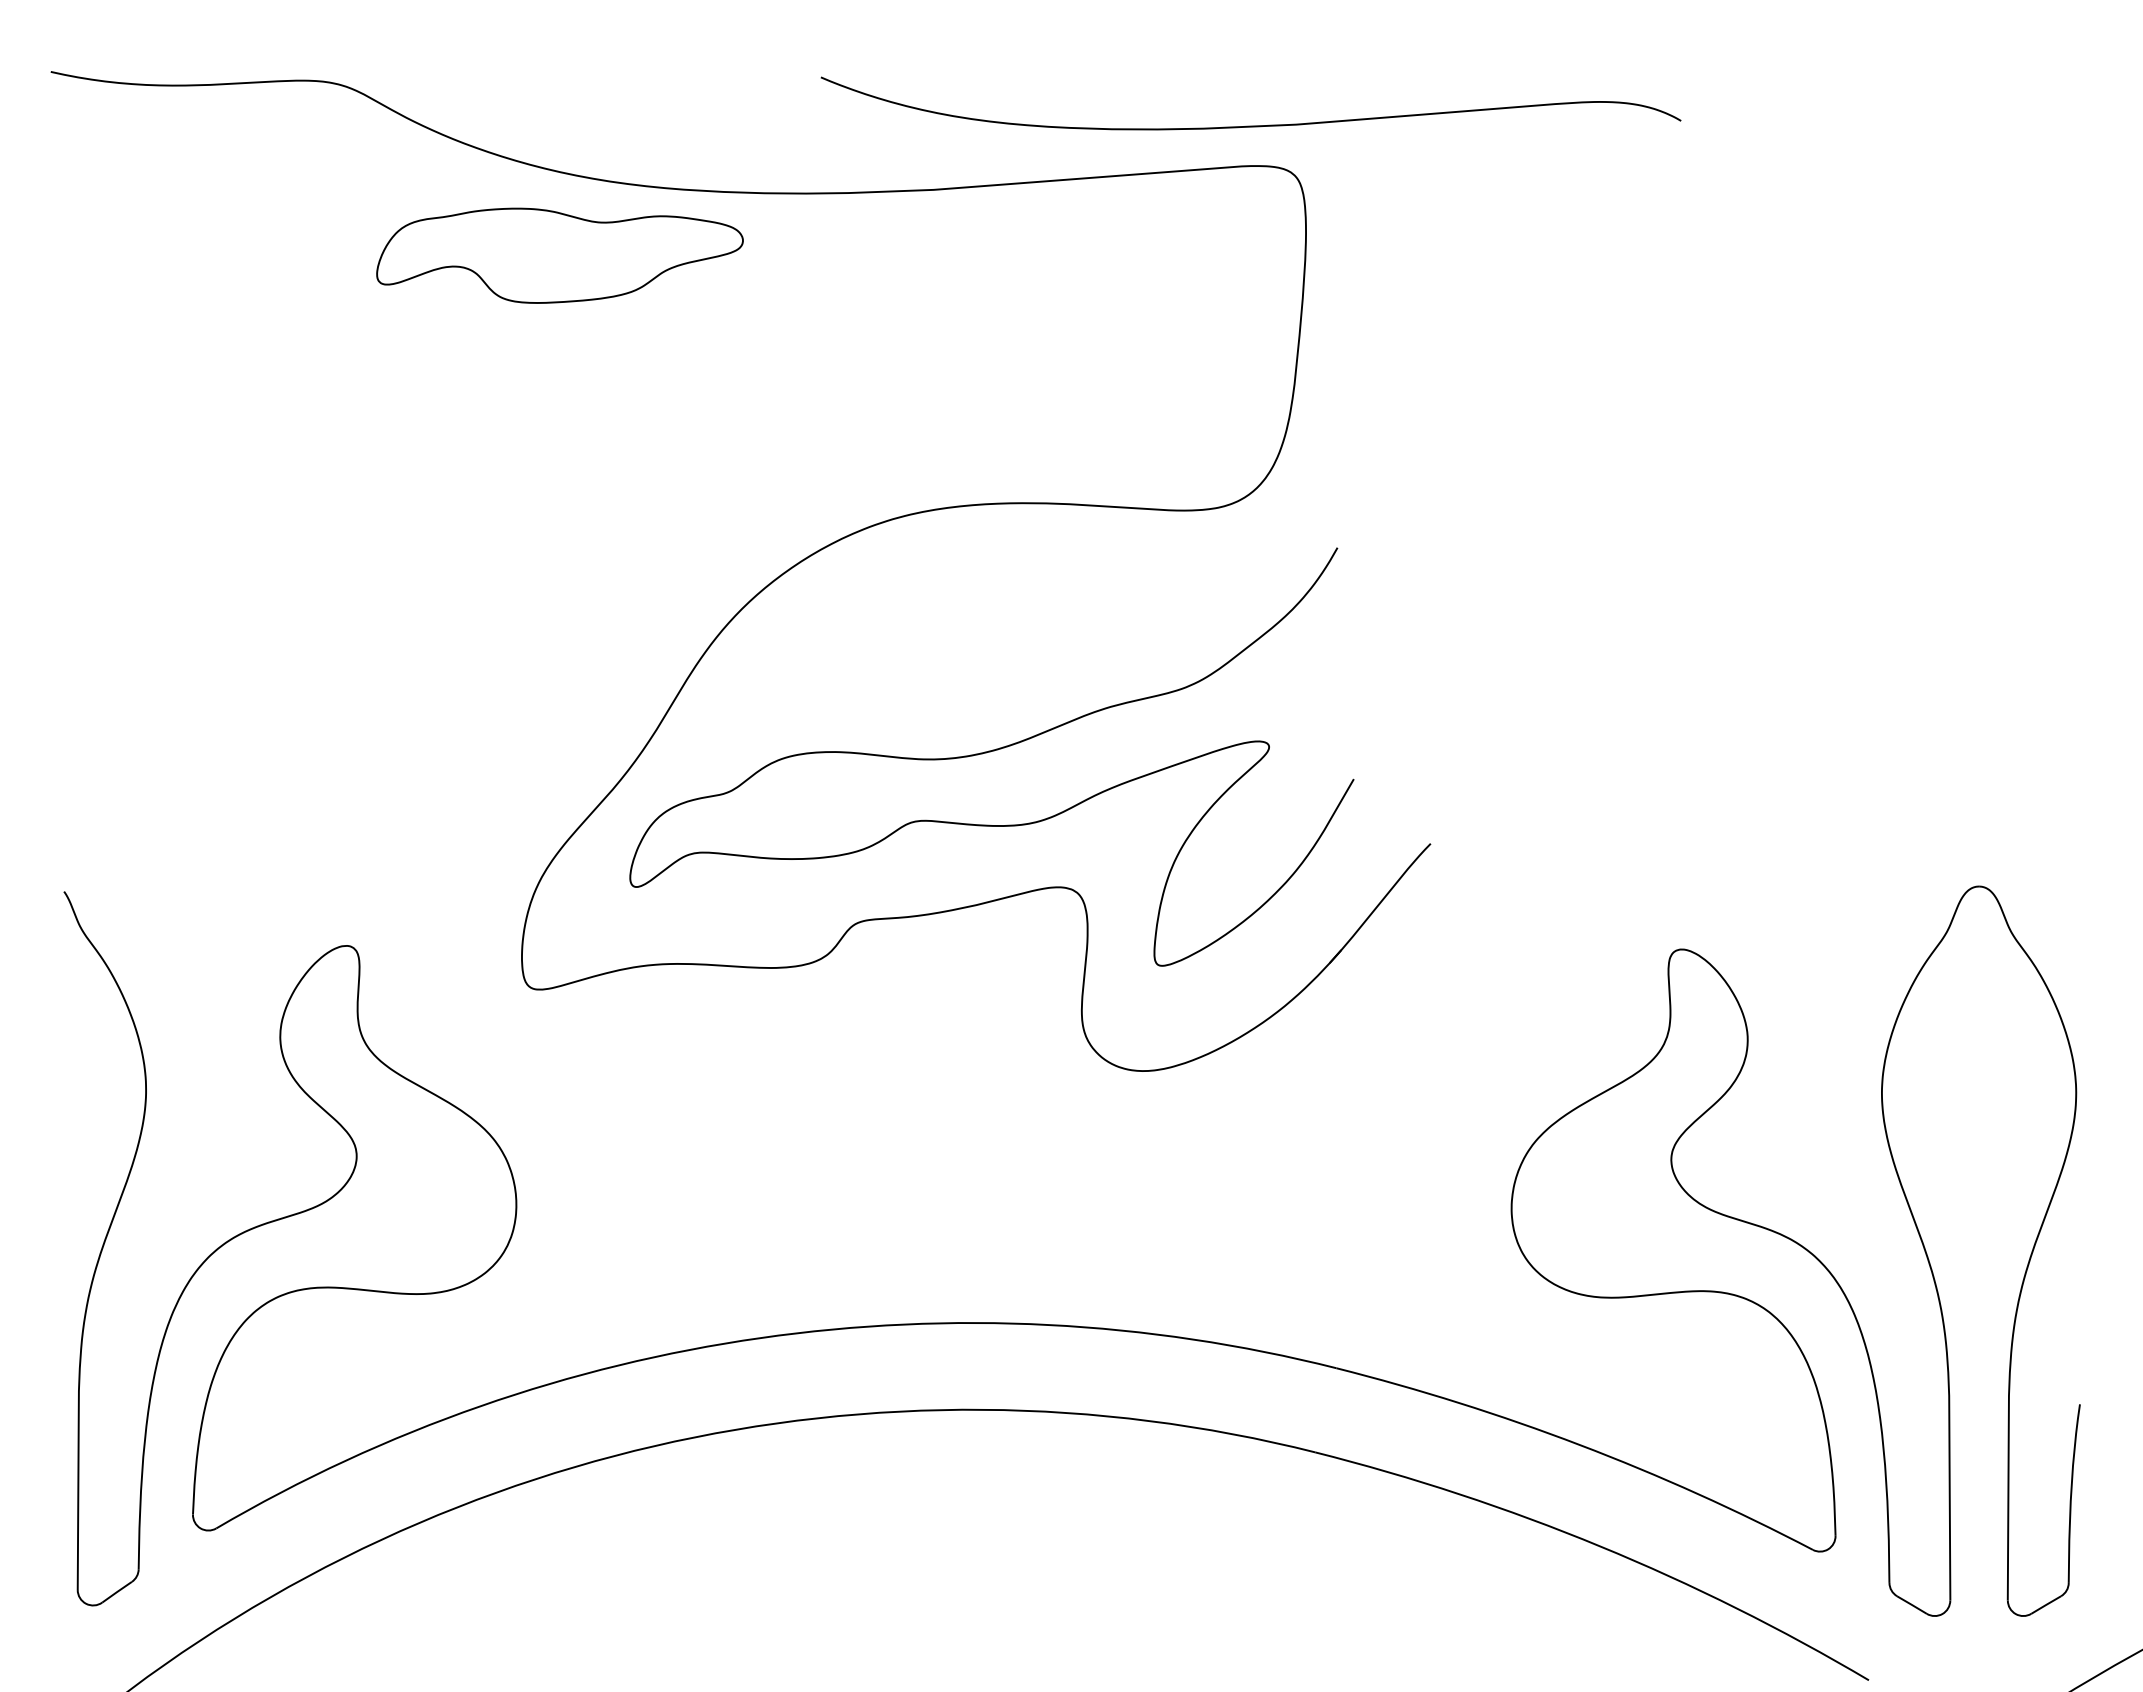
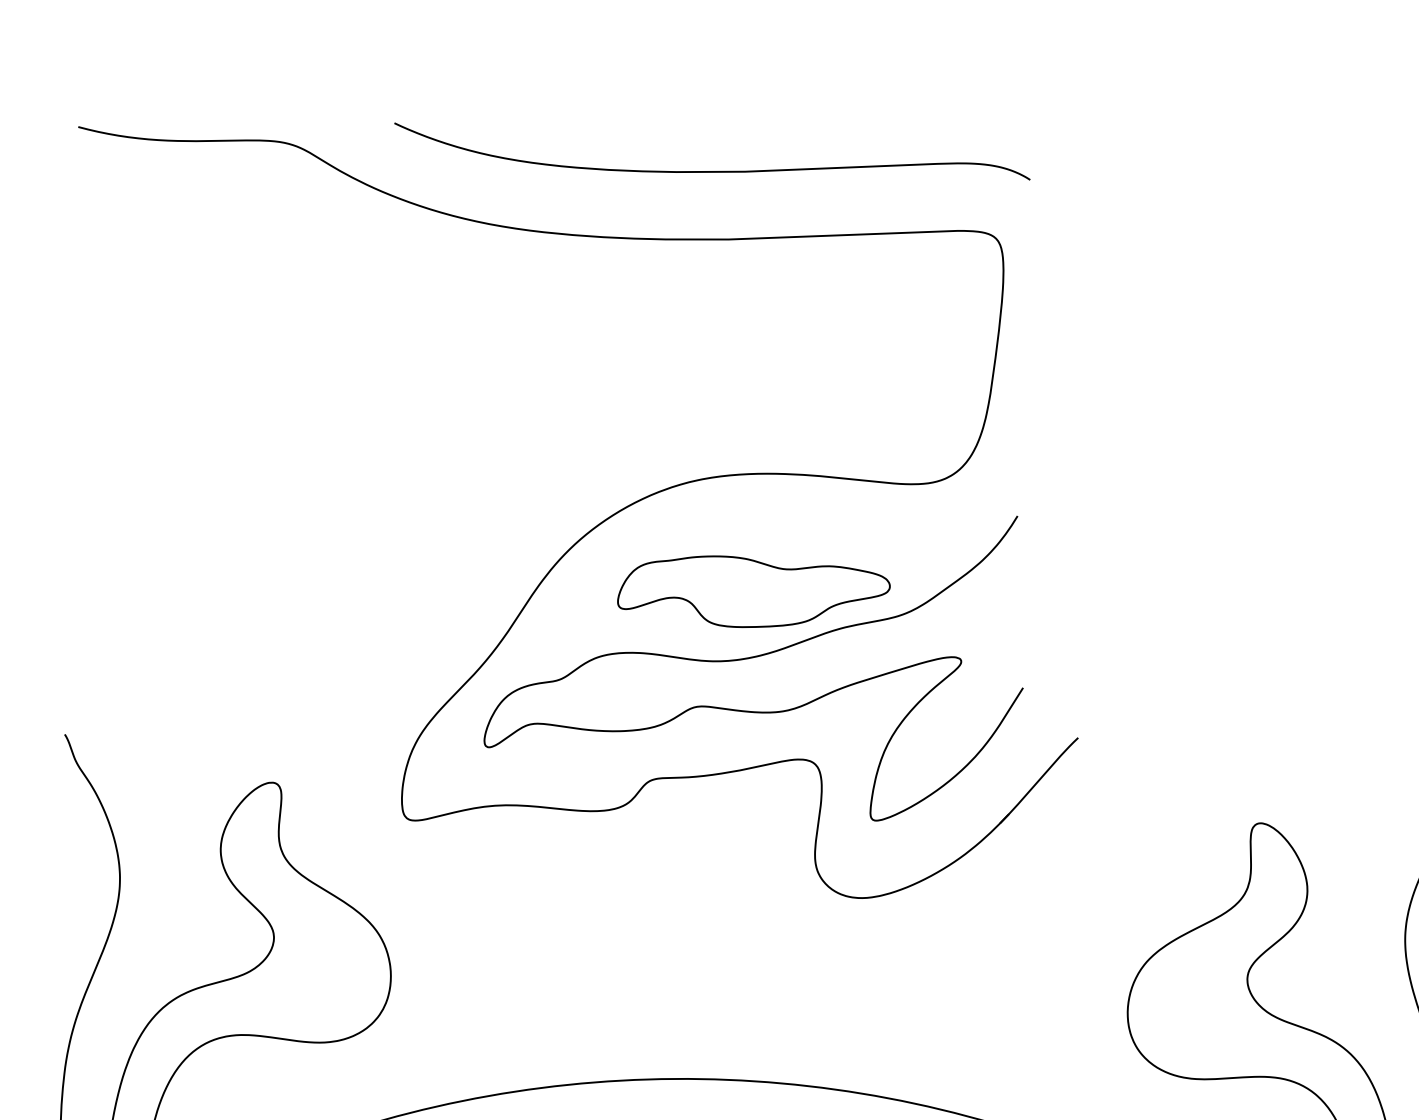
curve: (1250, 125) -> (711, 171), moved
part: (559, 255) -> (753, 592), moved

